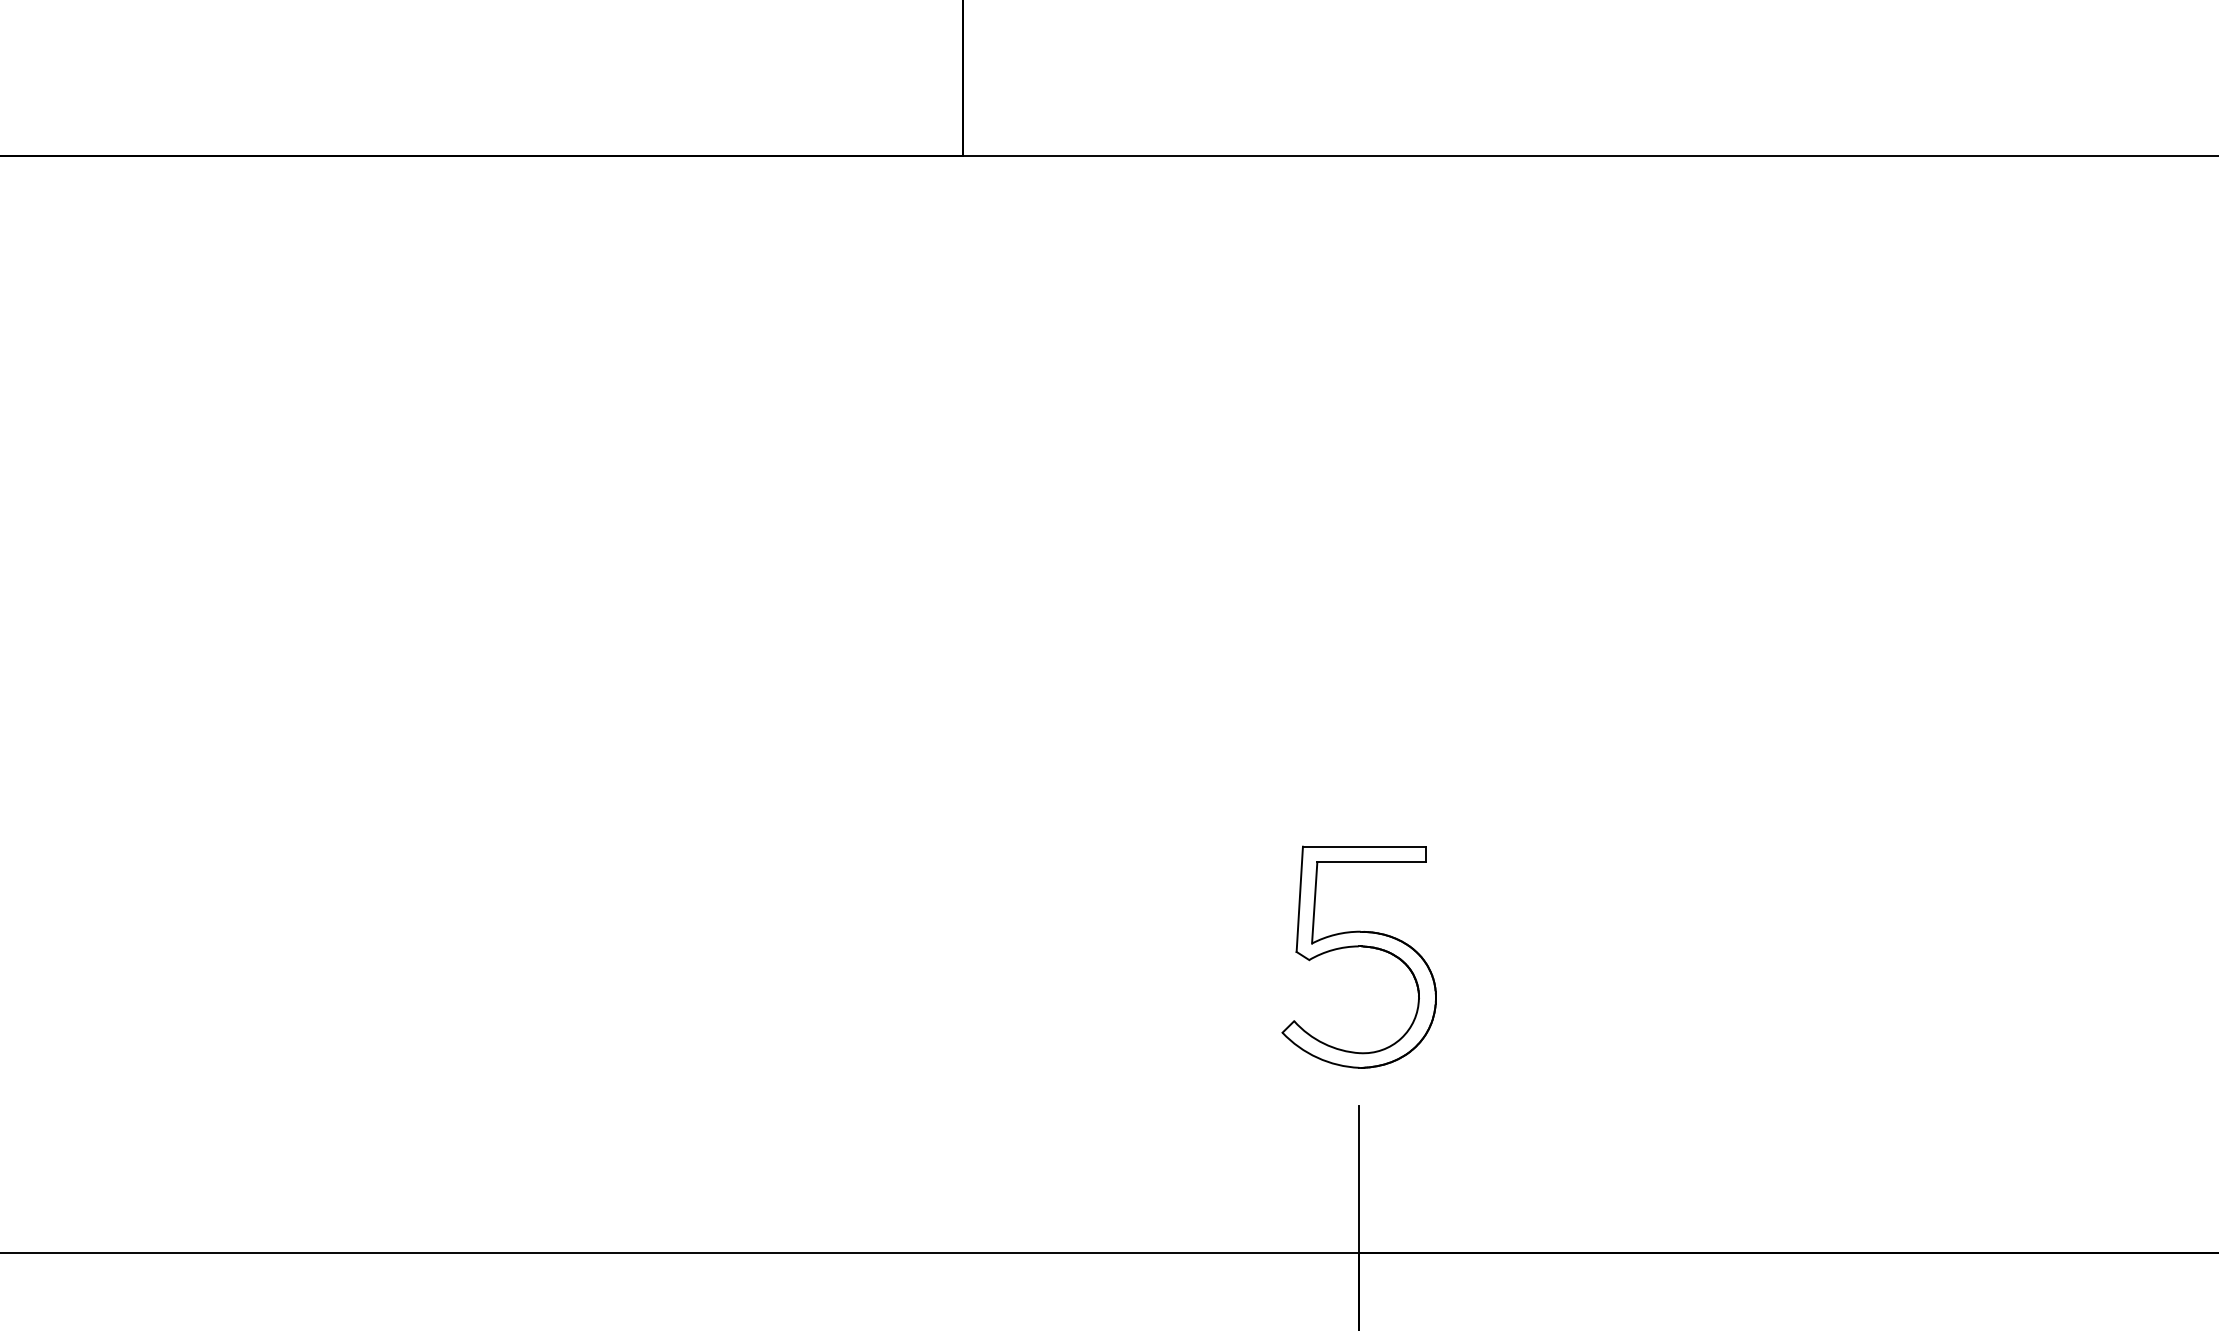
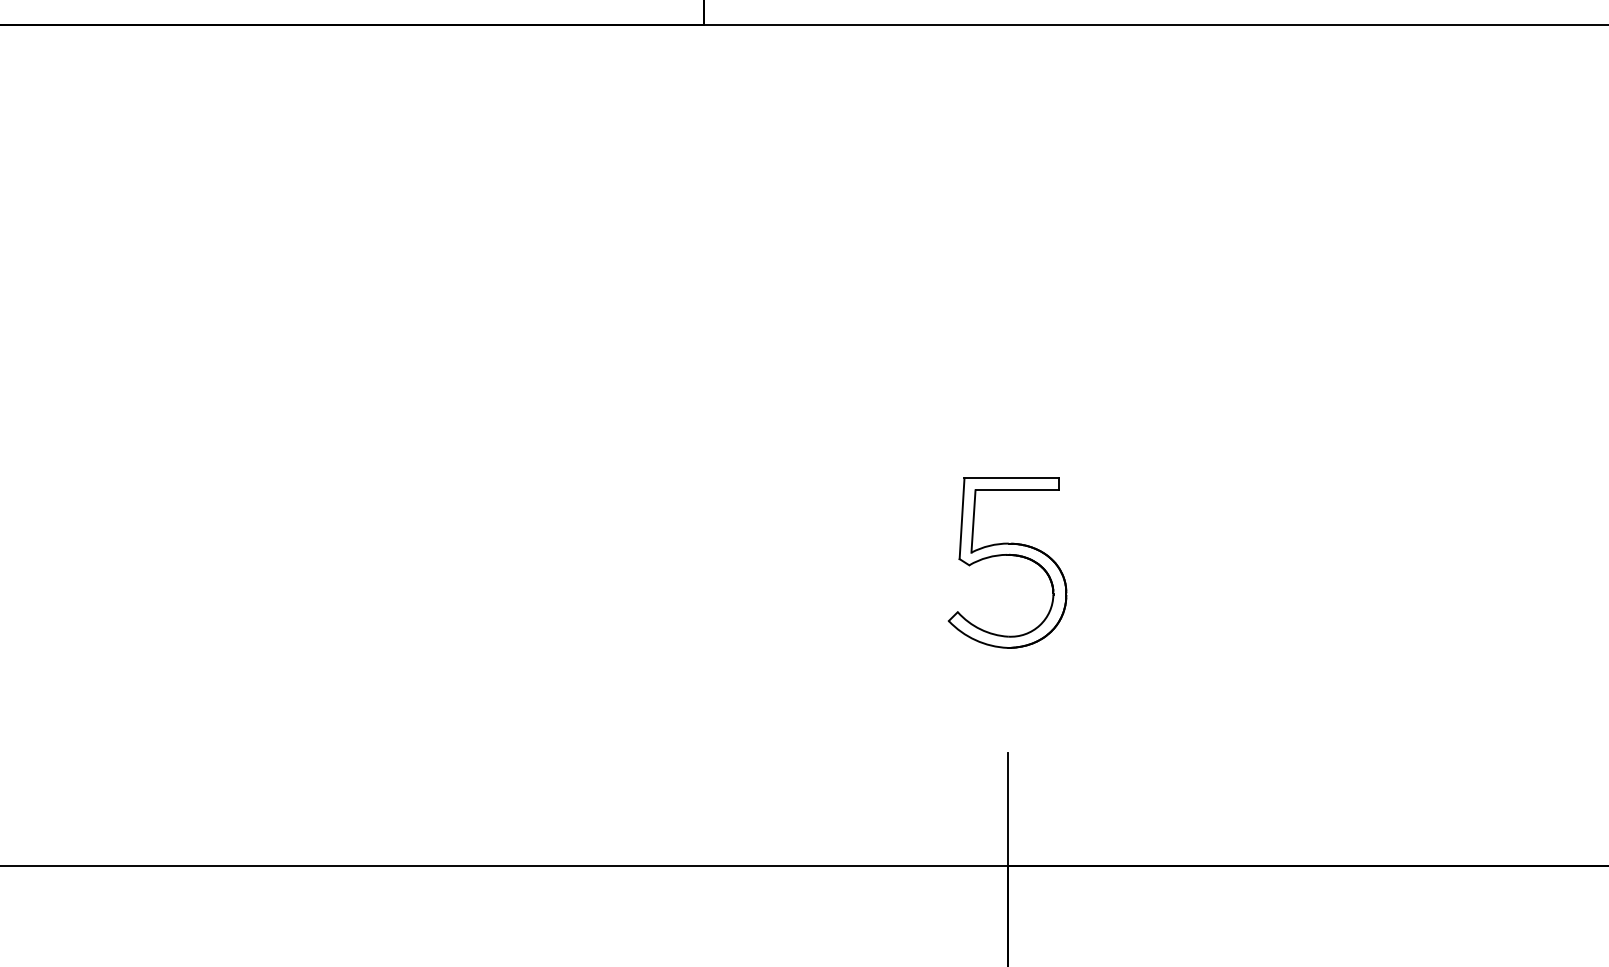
part: (1358, 947) -> (1007, 555), moved

